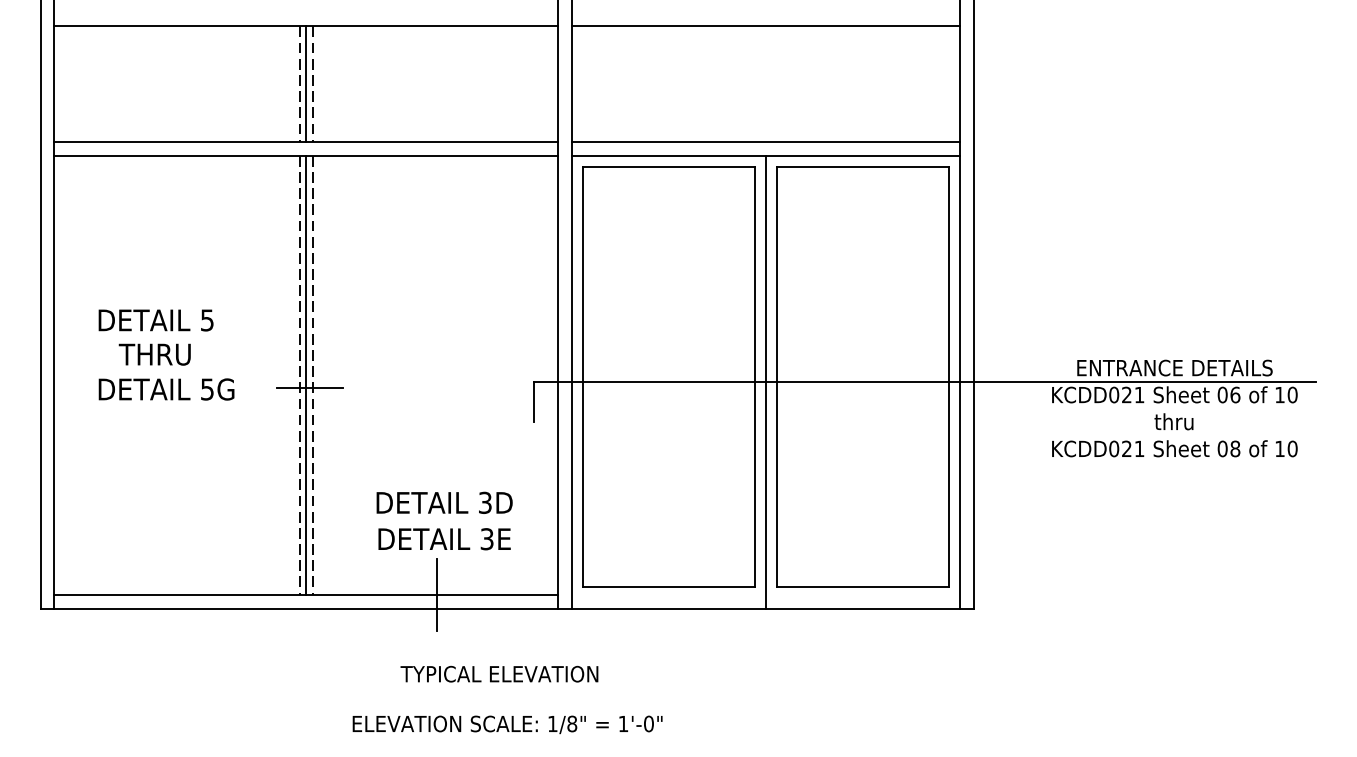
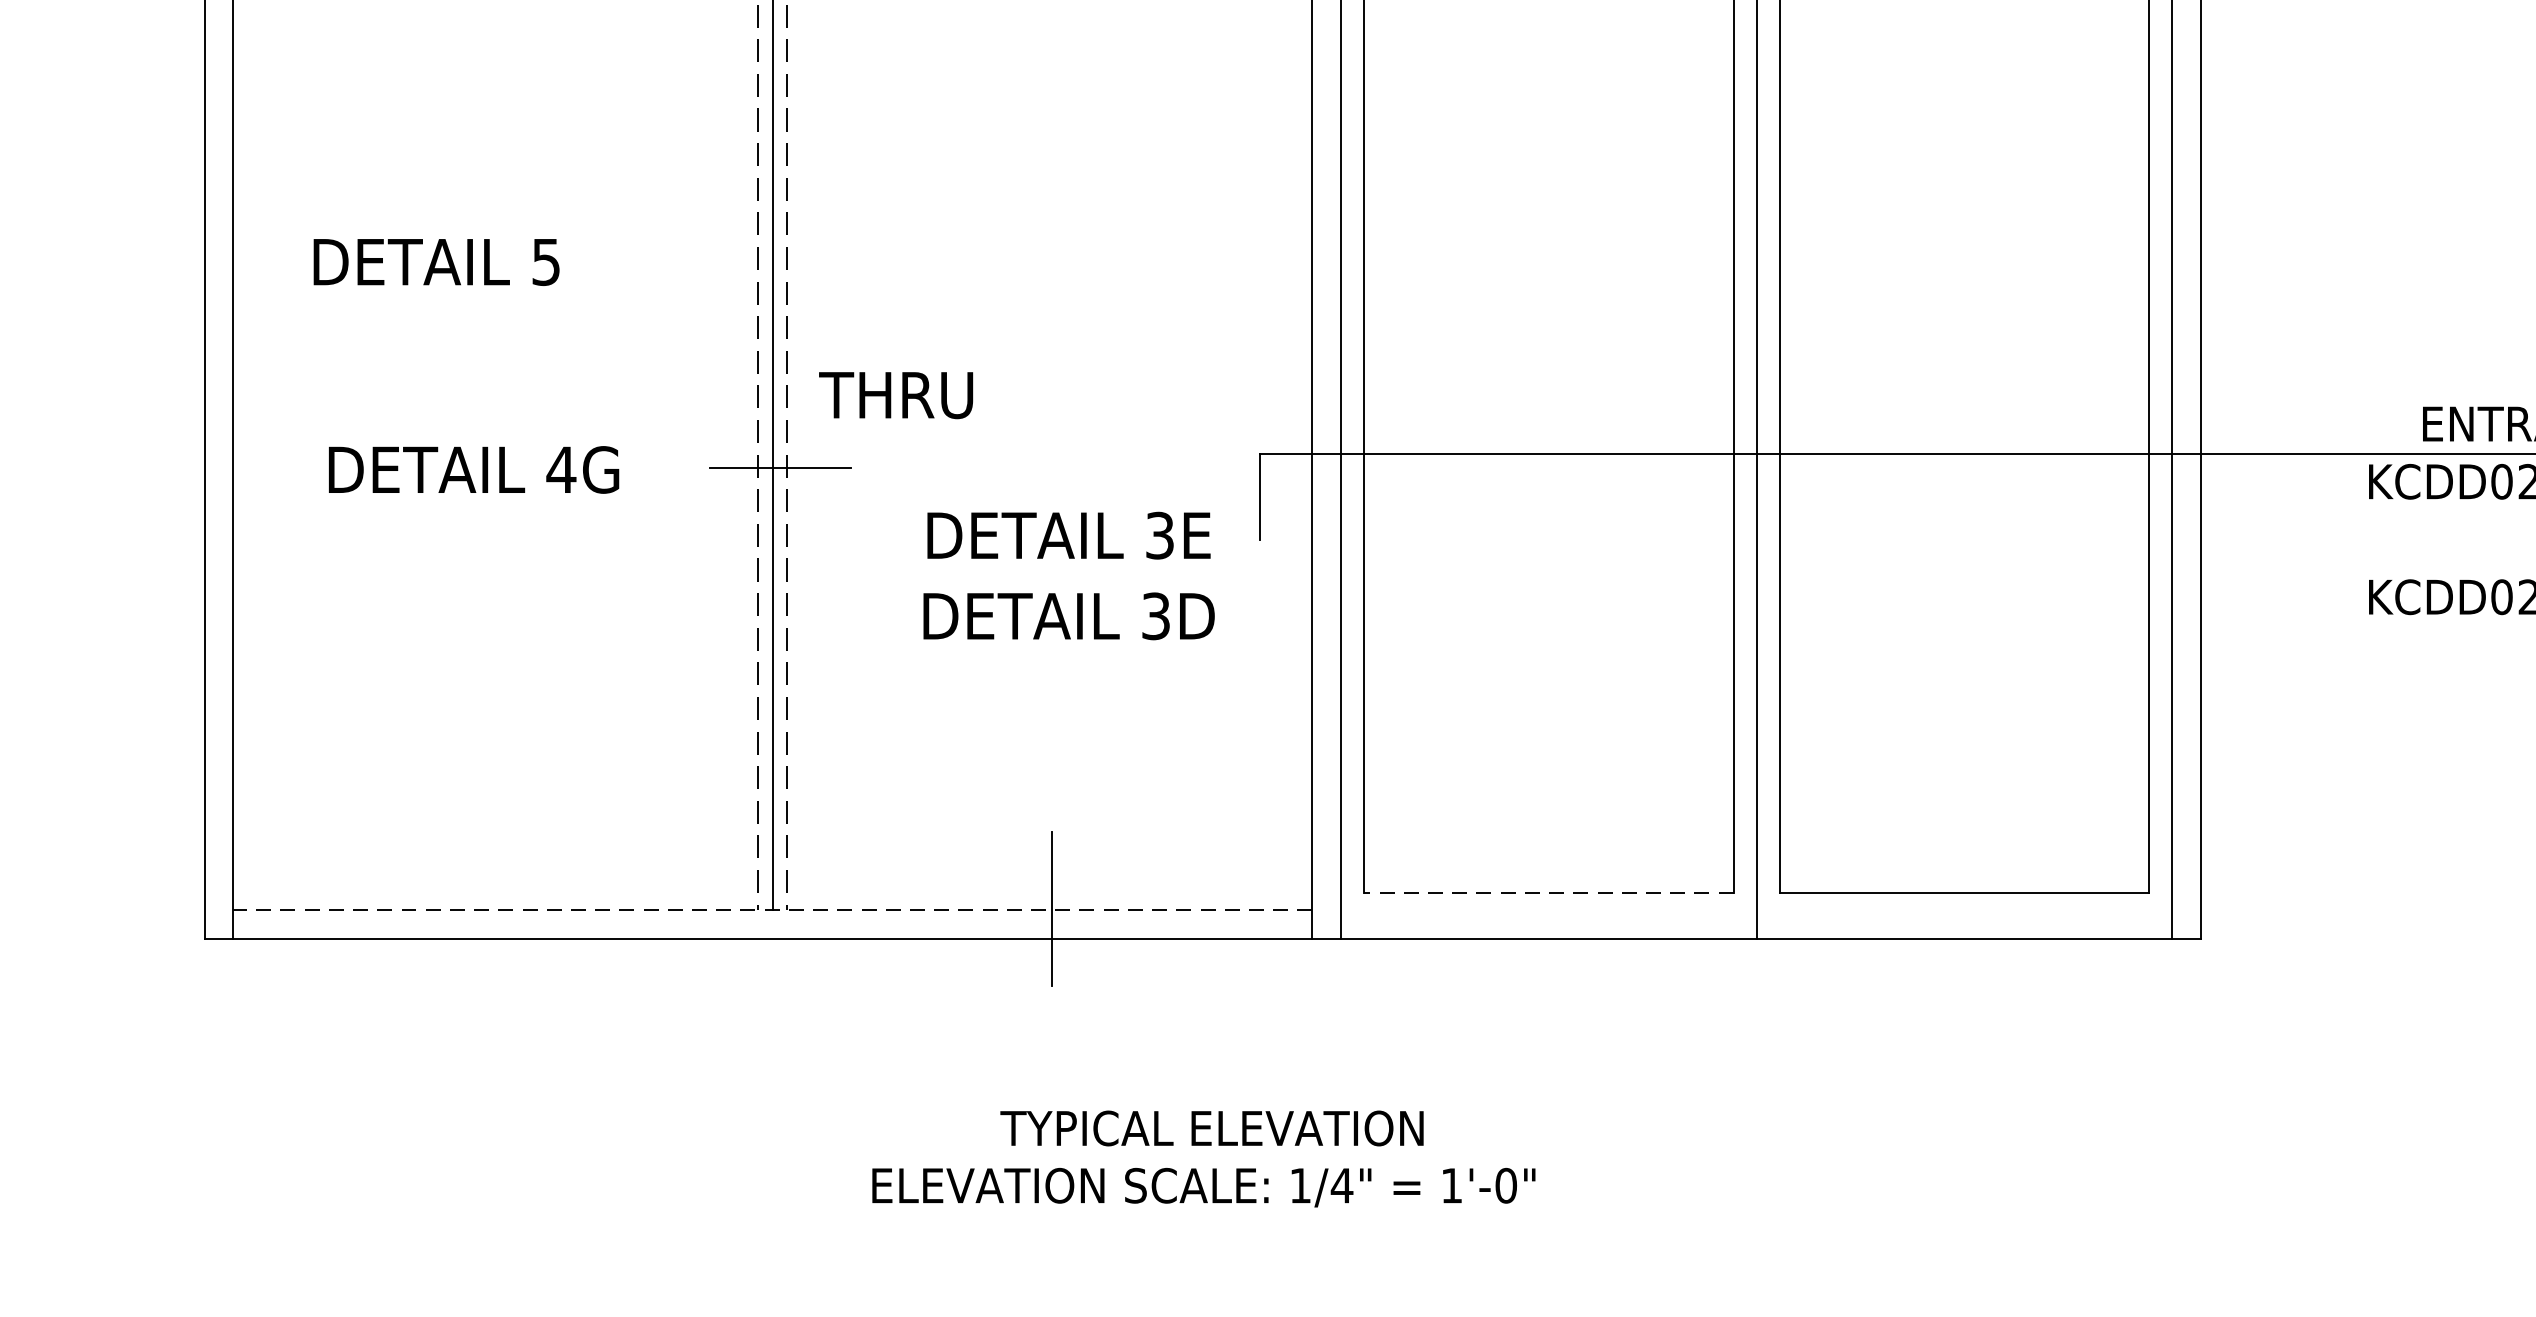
text: (155, 320) -> (435, 262), moved
text: (154, 354) -> (895, 395), moved
text: (207, 389) -> (561, 469), 5G -> 4G
text: (444, 502) -> (1068, 615), moved
text: (444, 539) -> (1068, 536), moved
line: (668, 587) -> (1548, 893), solid -> dashed
line: (305, 595) -> (771, 910), solid -> dashed
text: (499, 673) -> (1212, 1126), moved
text: (572, 723) -> (1342, 1184), 1/8" -> 1/4"

